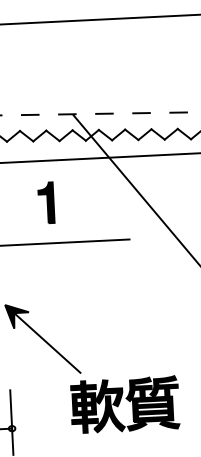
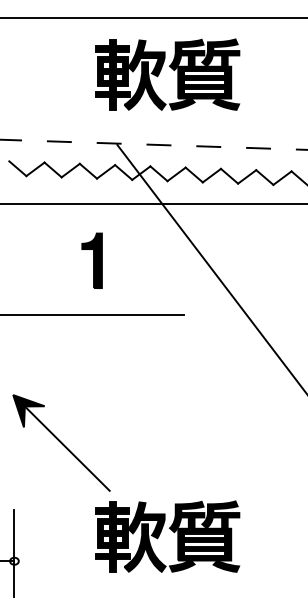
part: (111, 57) -> (172, 69), added
part: (45, 202) -> (91, 260), moved

